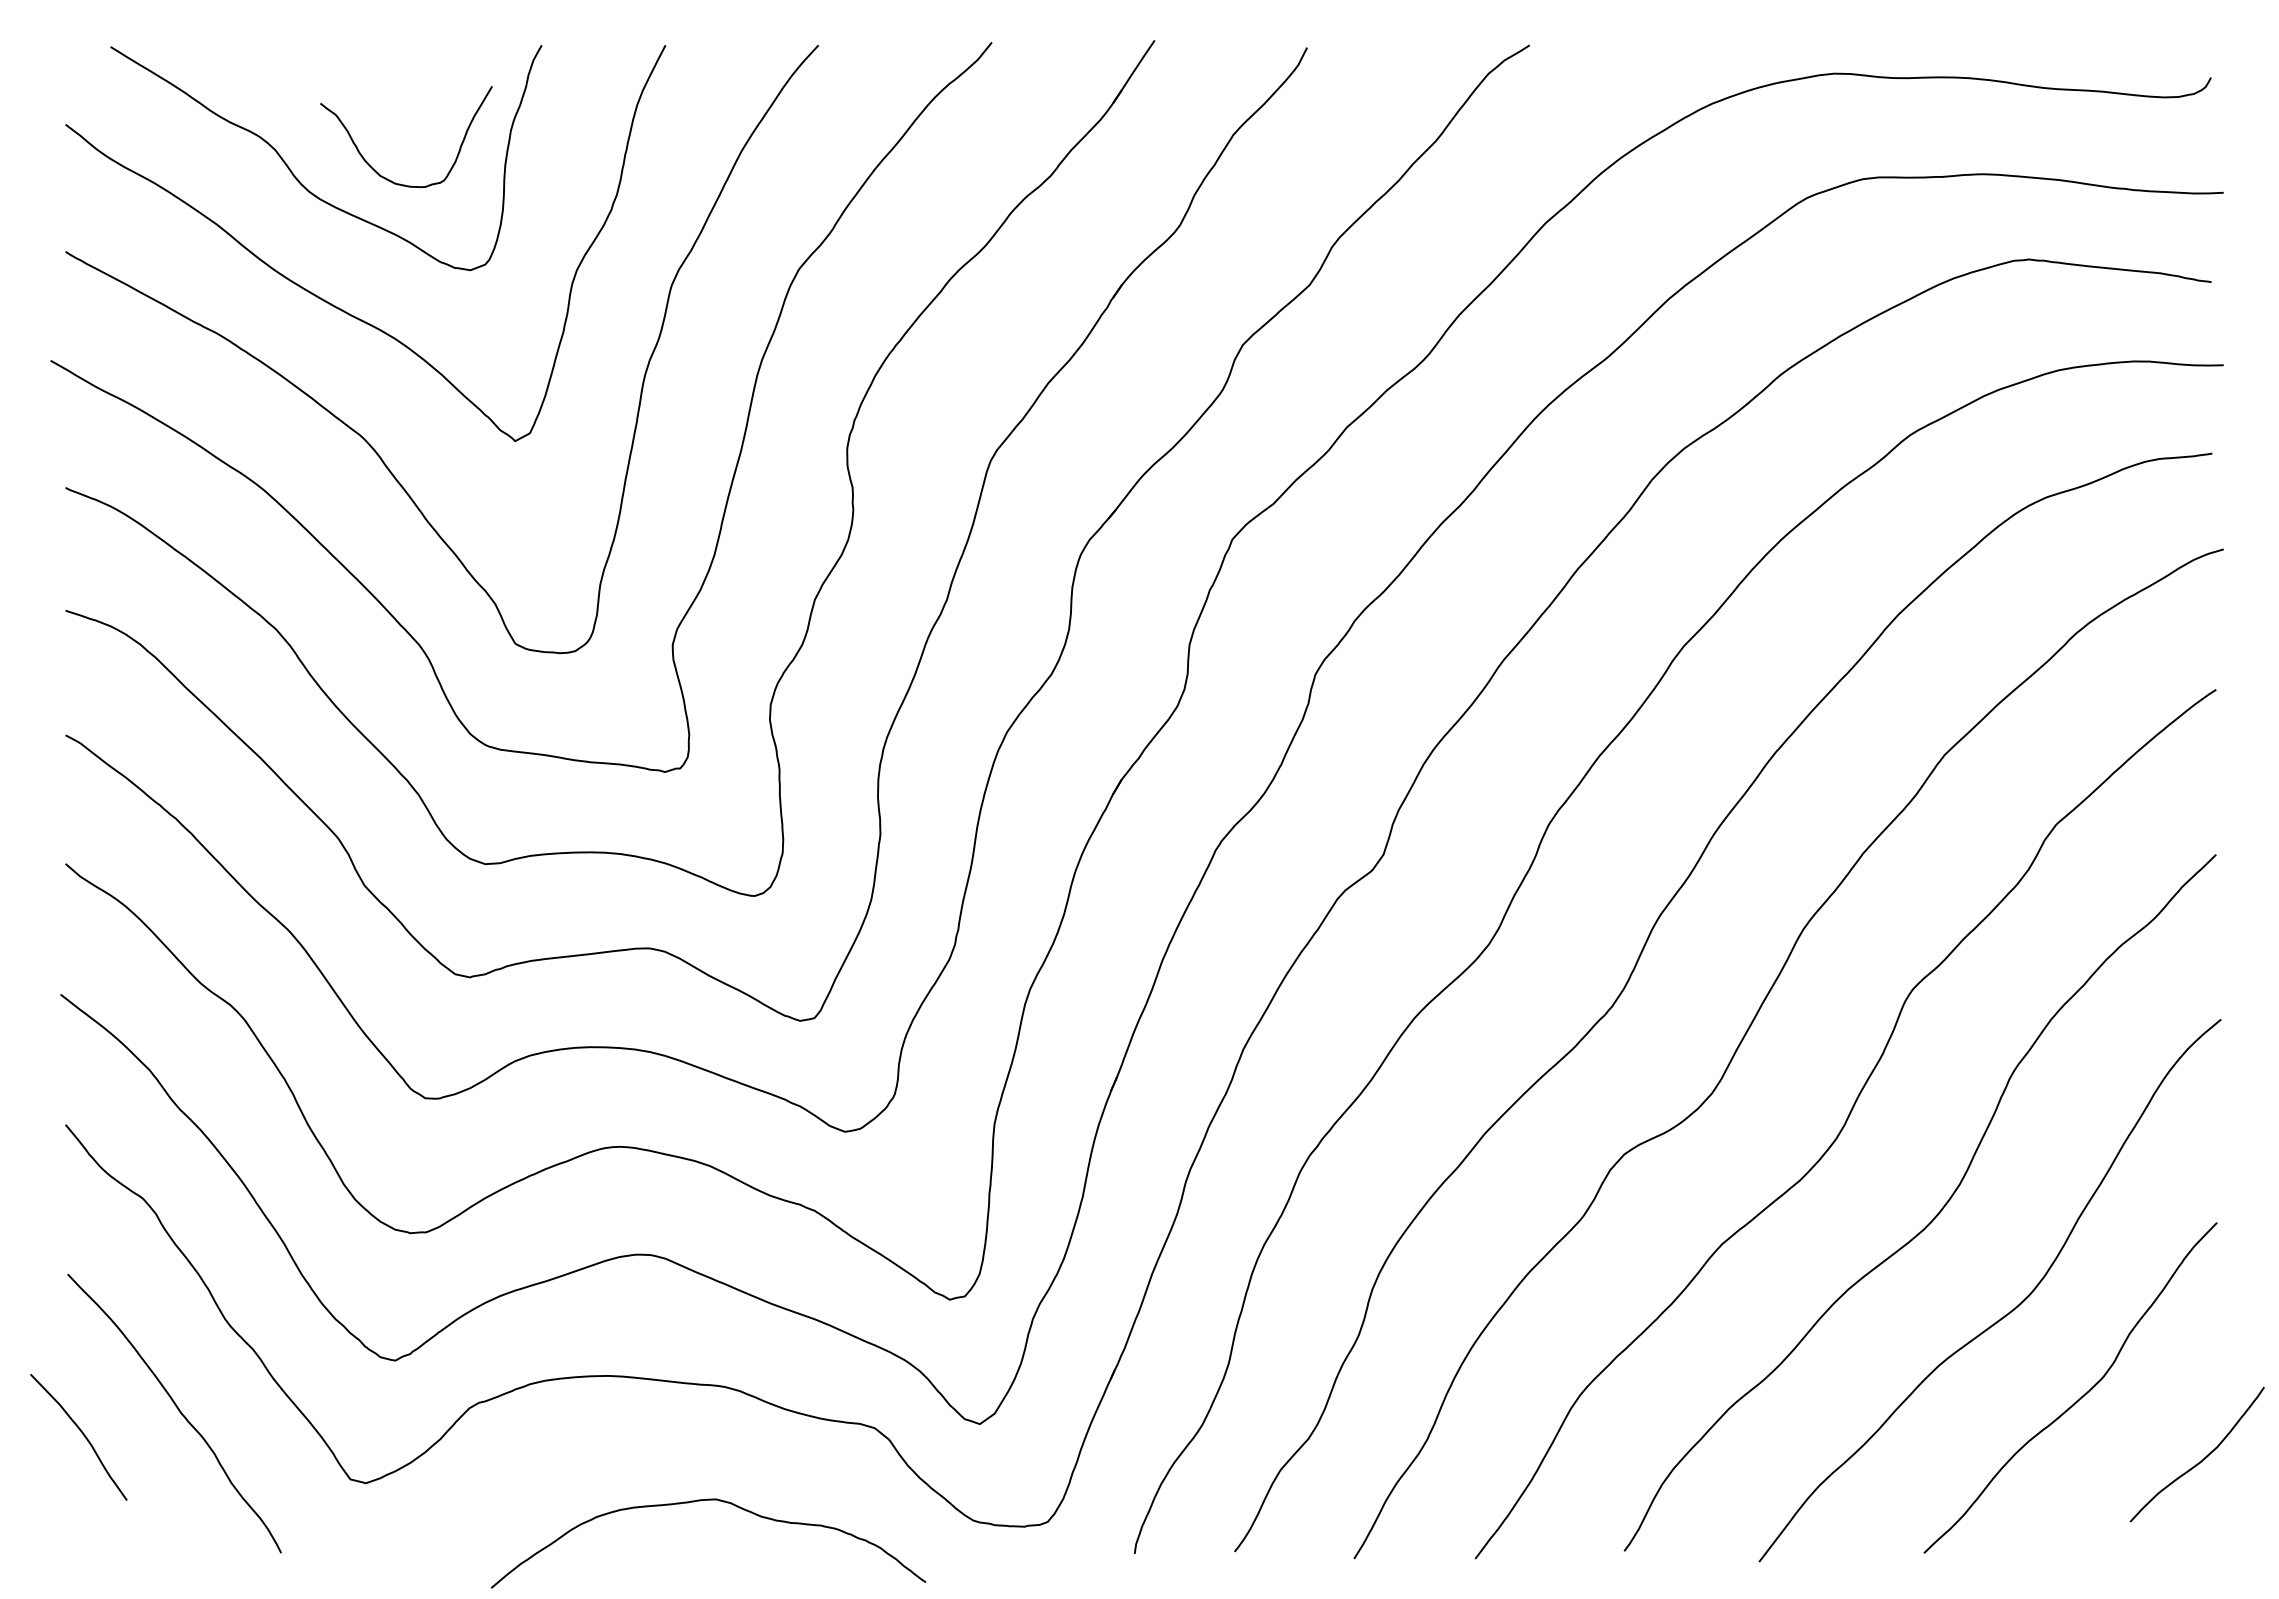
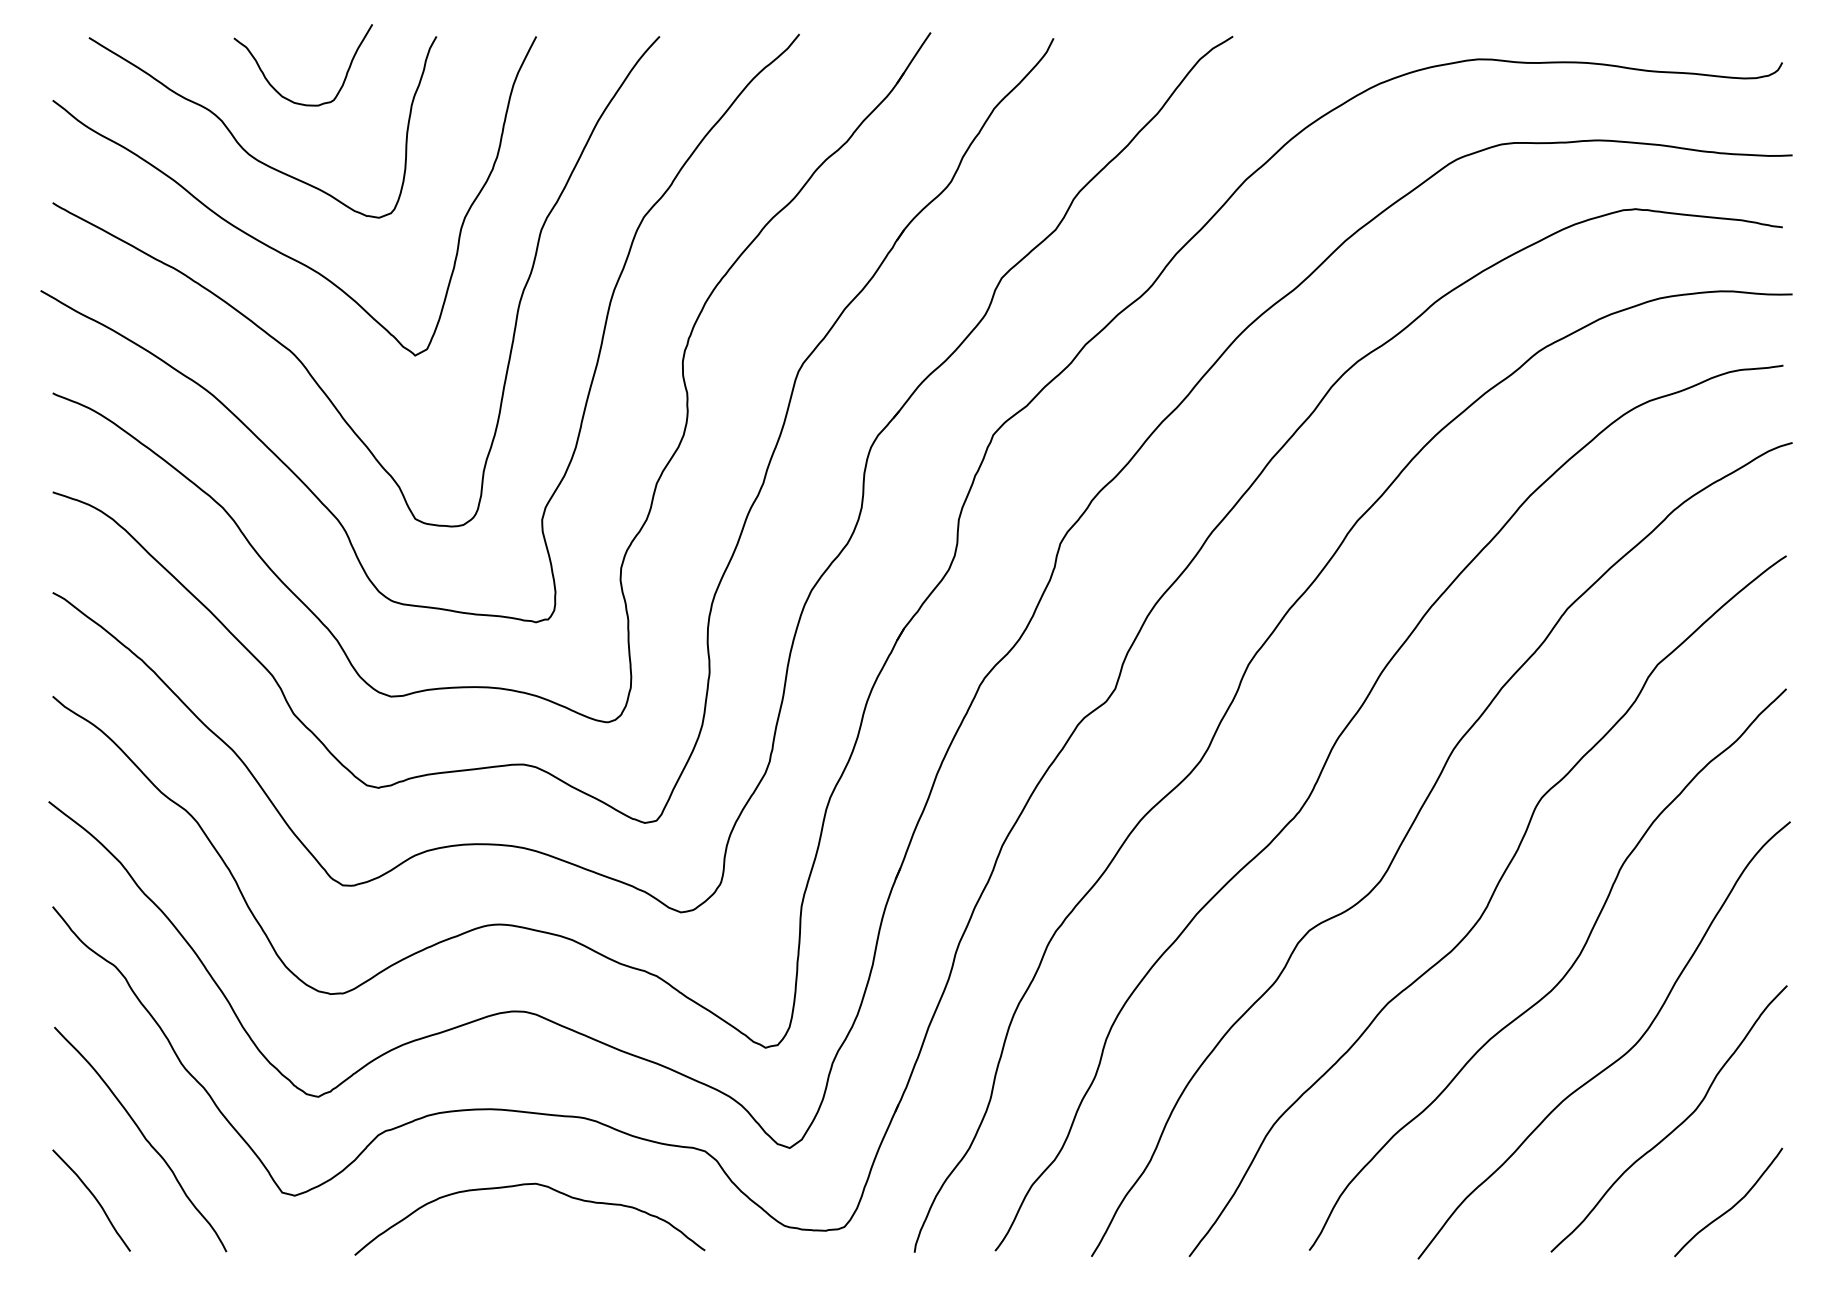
curve: (376, 170) -> (279, 92), moved
curve: (81, 1433) -> (93, 1197), moved
curve: (2199, 1461) -> (1730, 1208), moved
curve: (700, 1501) -> (523, 1185), moved

